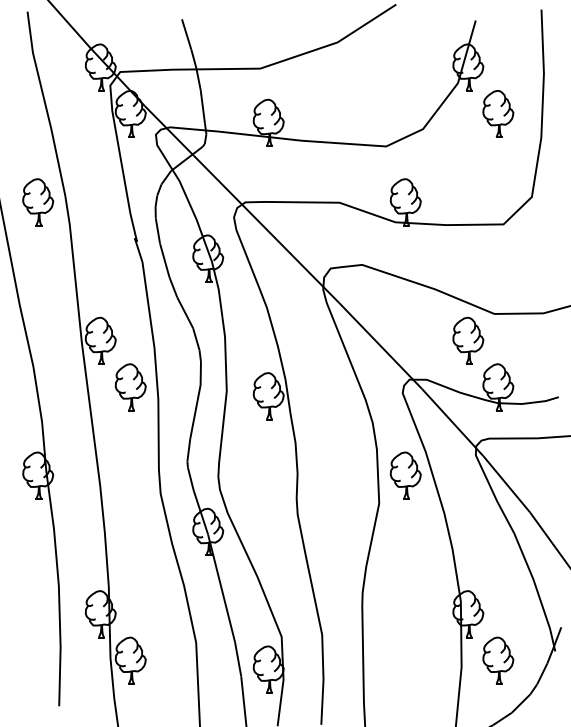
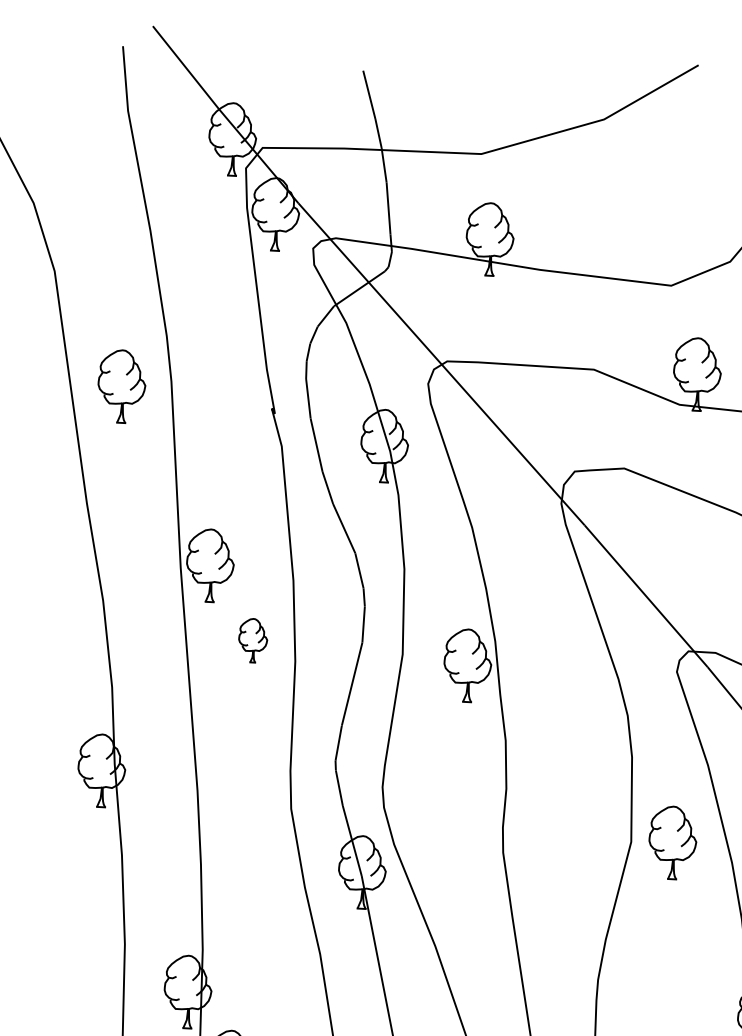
part: (38, 202) -> (122, 386), moved
part: (130, 387) -> (252, 640), size x0.6
part: (405, 475) -> (672, 842), moved

